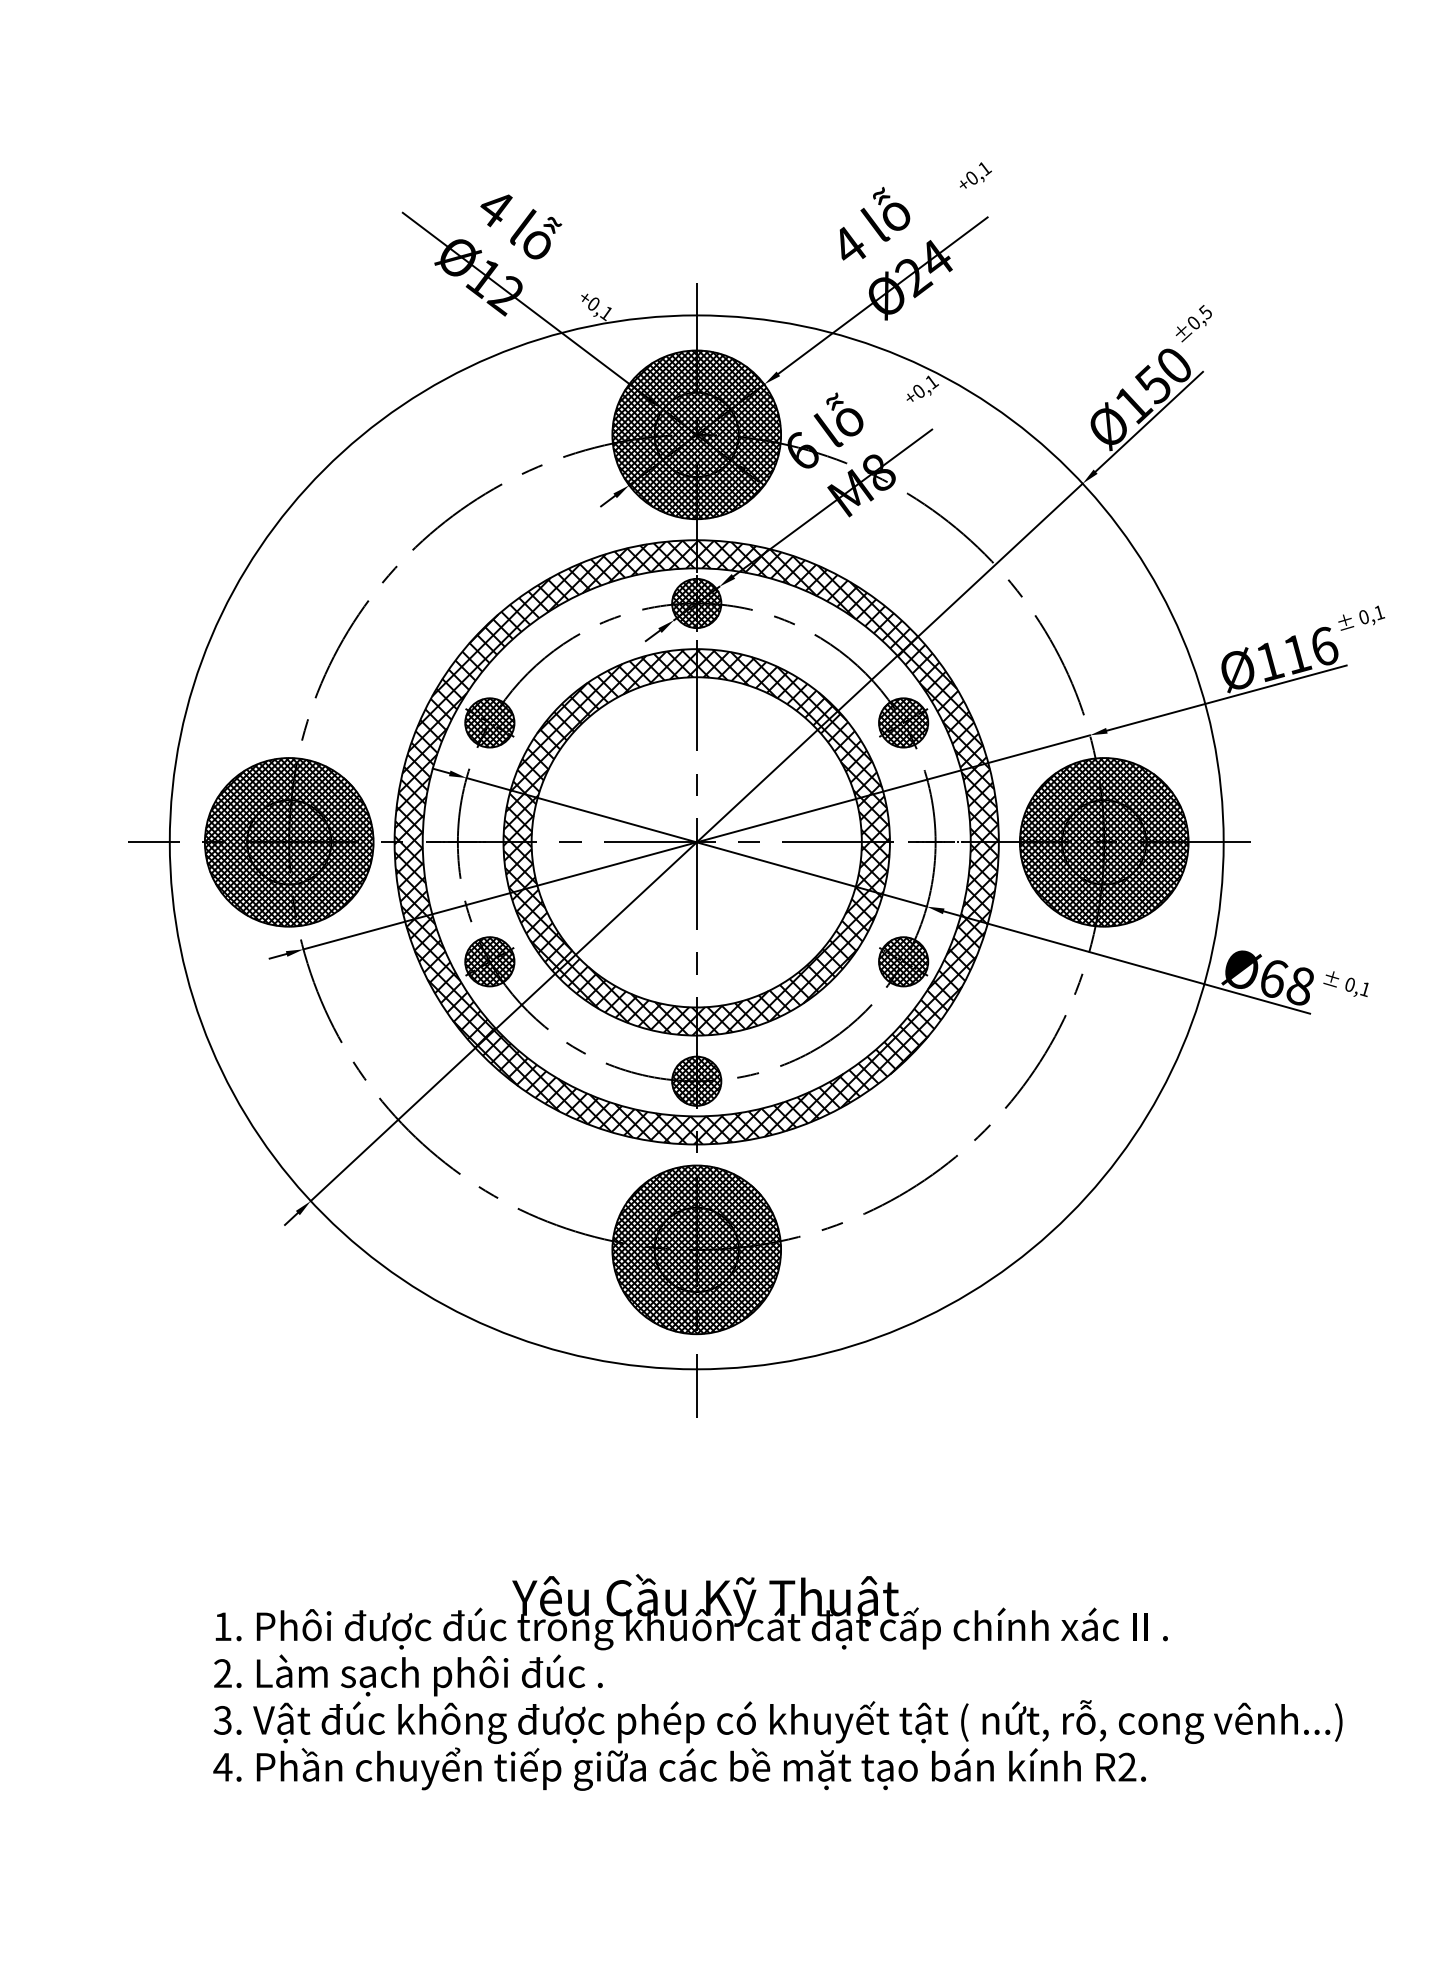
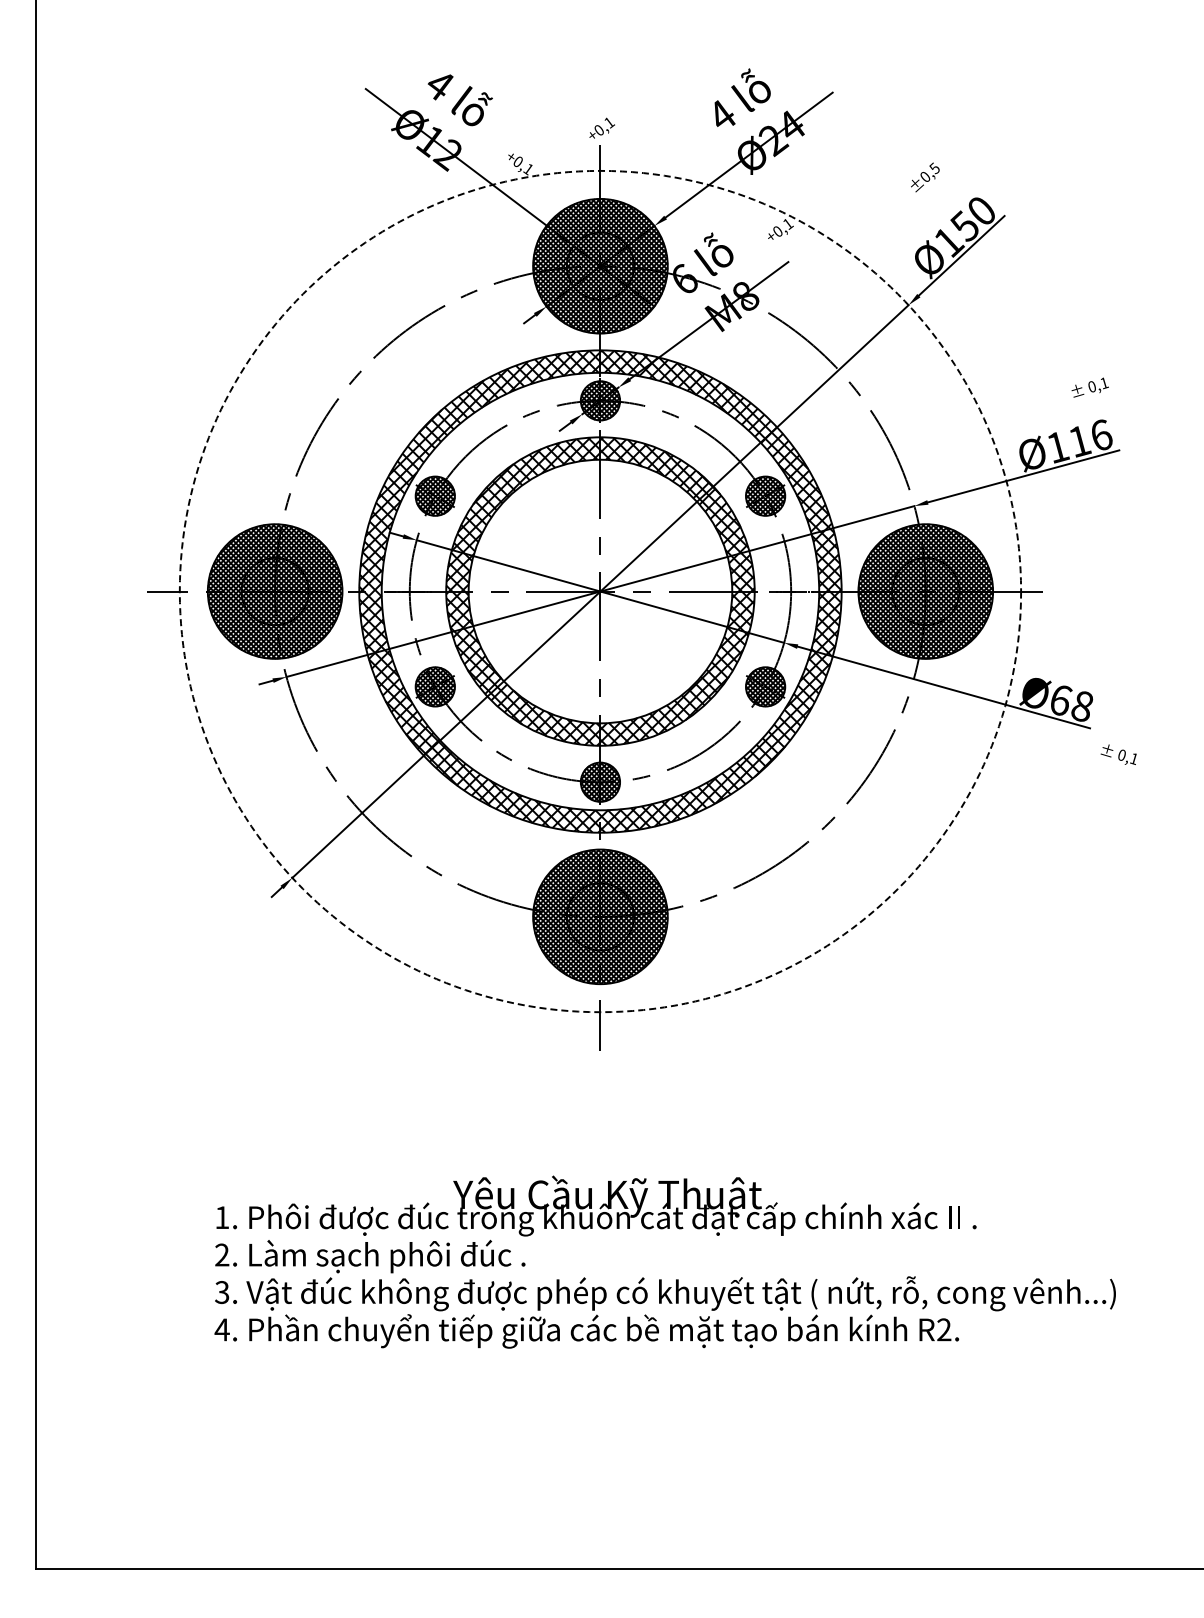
text: (974, 174) -> (601, 127), moved
text: (1194, 323) -> (925, 177), moved
text: (1360, 618) -> (1089, 387), moved
circle: (696, 842) -> (600, 591), solid -> dashed
text: (1345, 983) -> (1118, 754), moved

